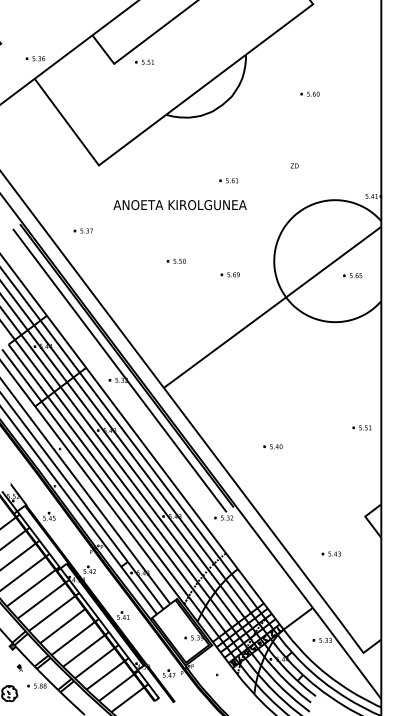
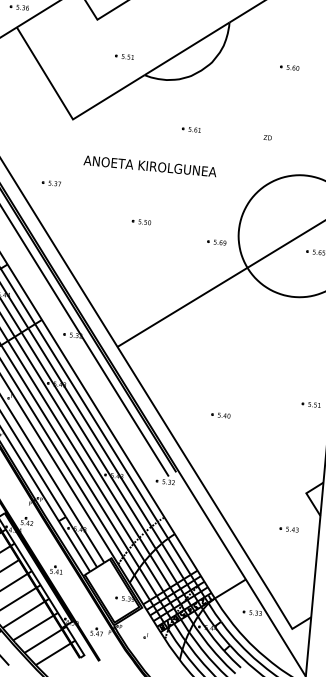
part: (144, 61) -> (124, 55), moved
part: (228, 180) -> (191, 129), moved
part: (229, 274) -> (216, 242), moved
part: (330, 553) -> (288, 528), moved

